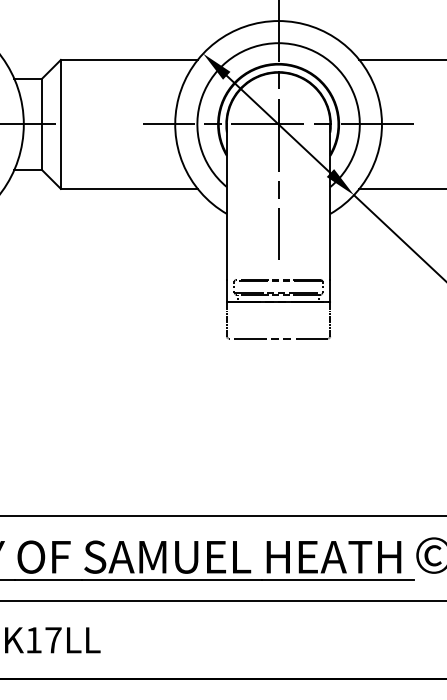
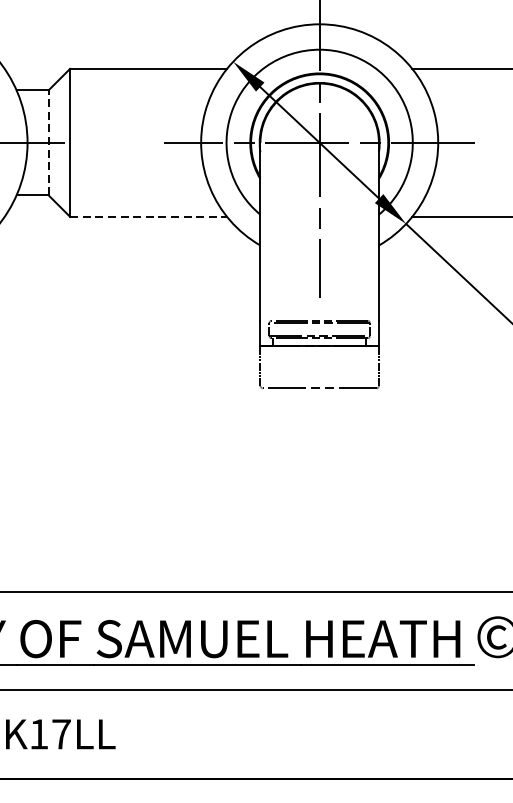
line: (42, 124) -> (48, 142), solid -> dashed
line: (129, 188) -> (148, 216), solid -> dashed

